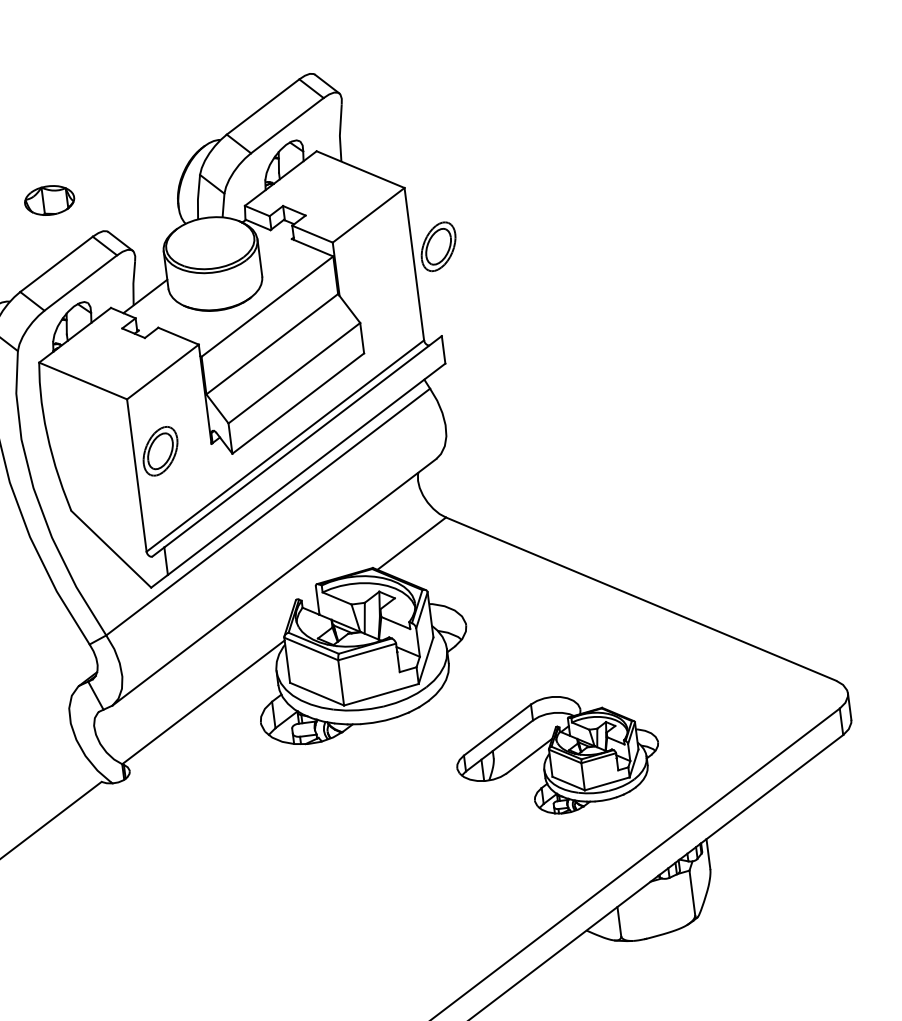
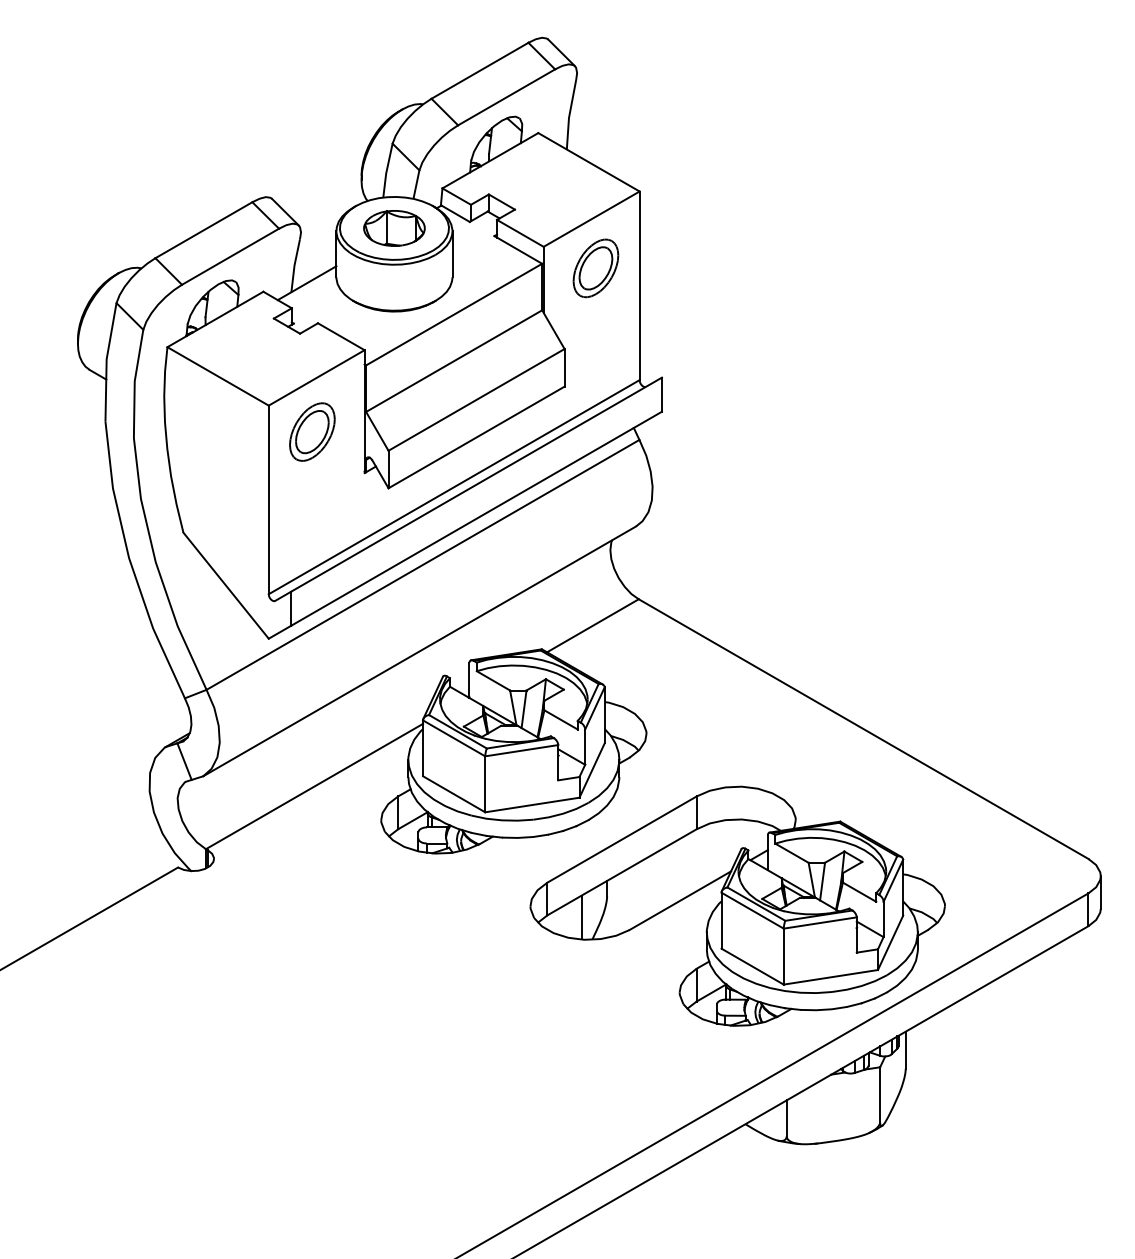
part: (49, 200) -> (394, 228), moved
part: (438, 246) -> (595, 268), moved
part: (160, 450) -> (312, 431), moved
part: (557, 754) -> (737, 905), size x1.67

